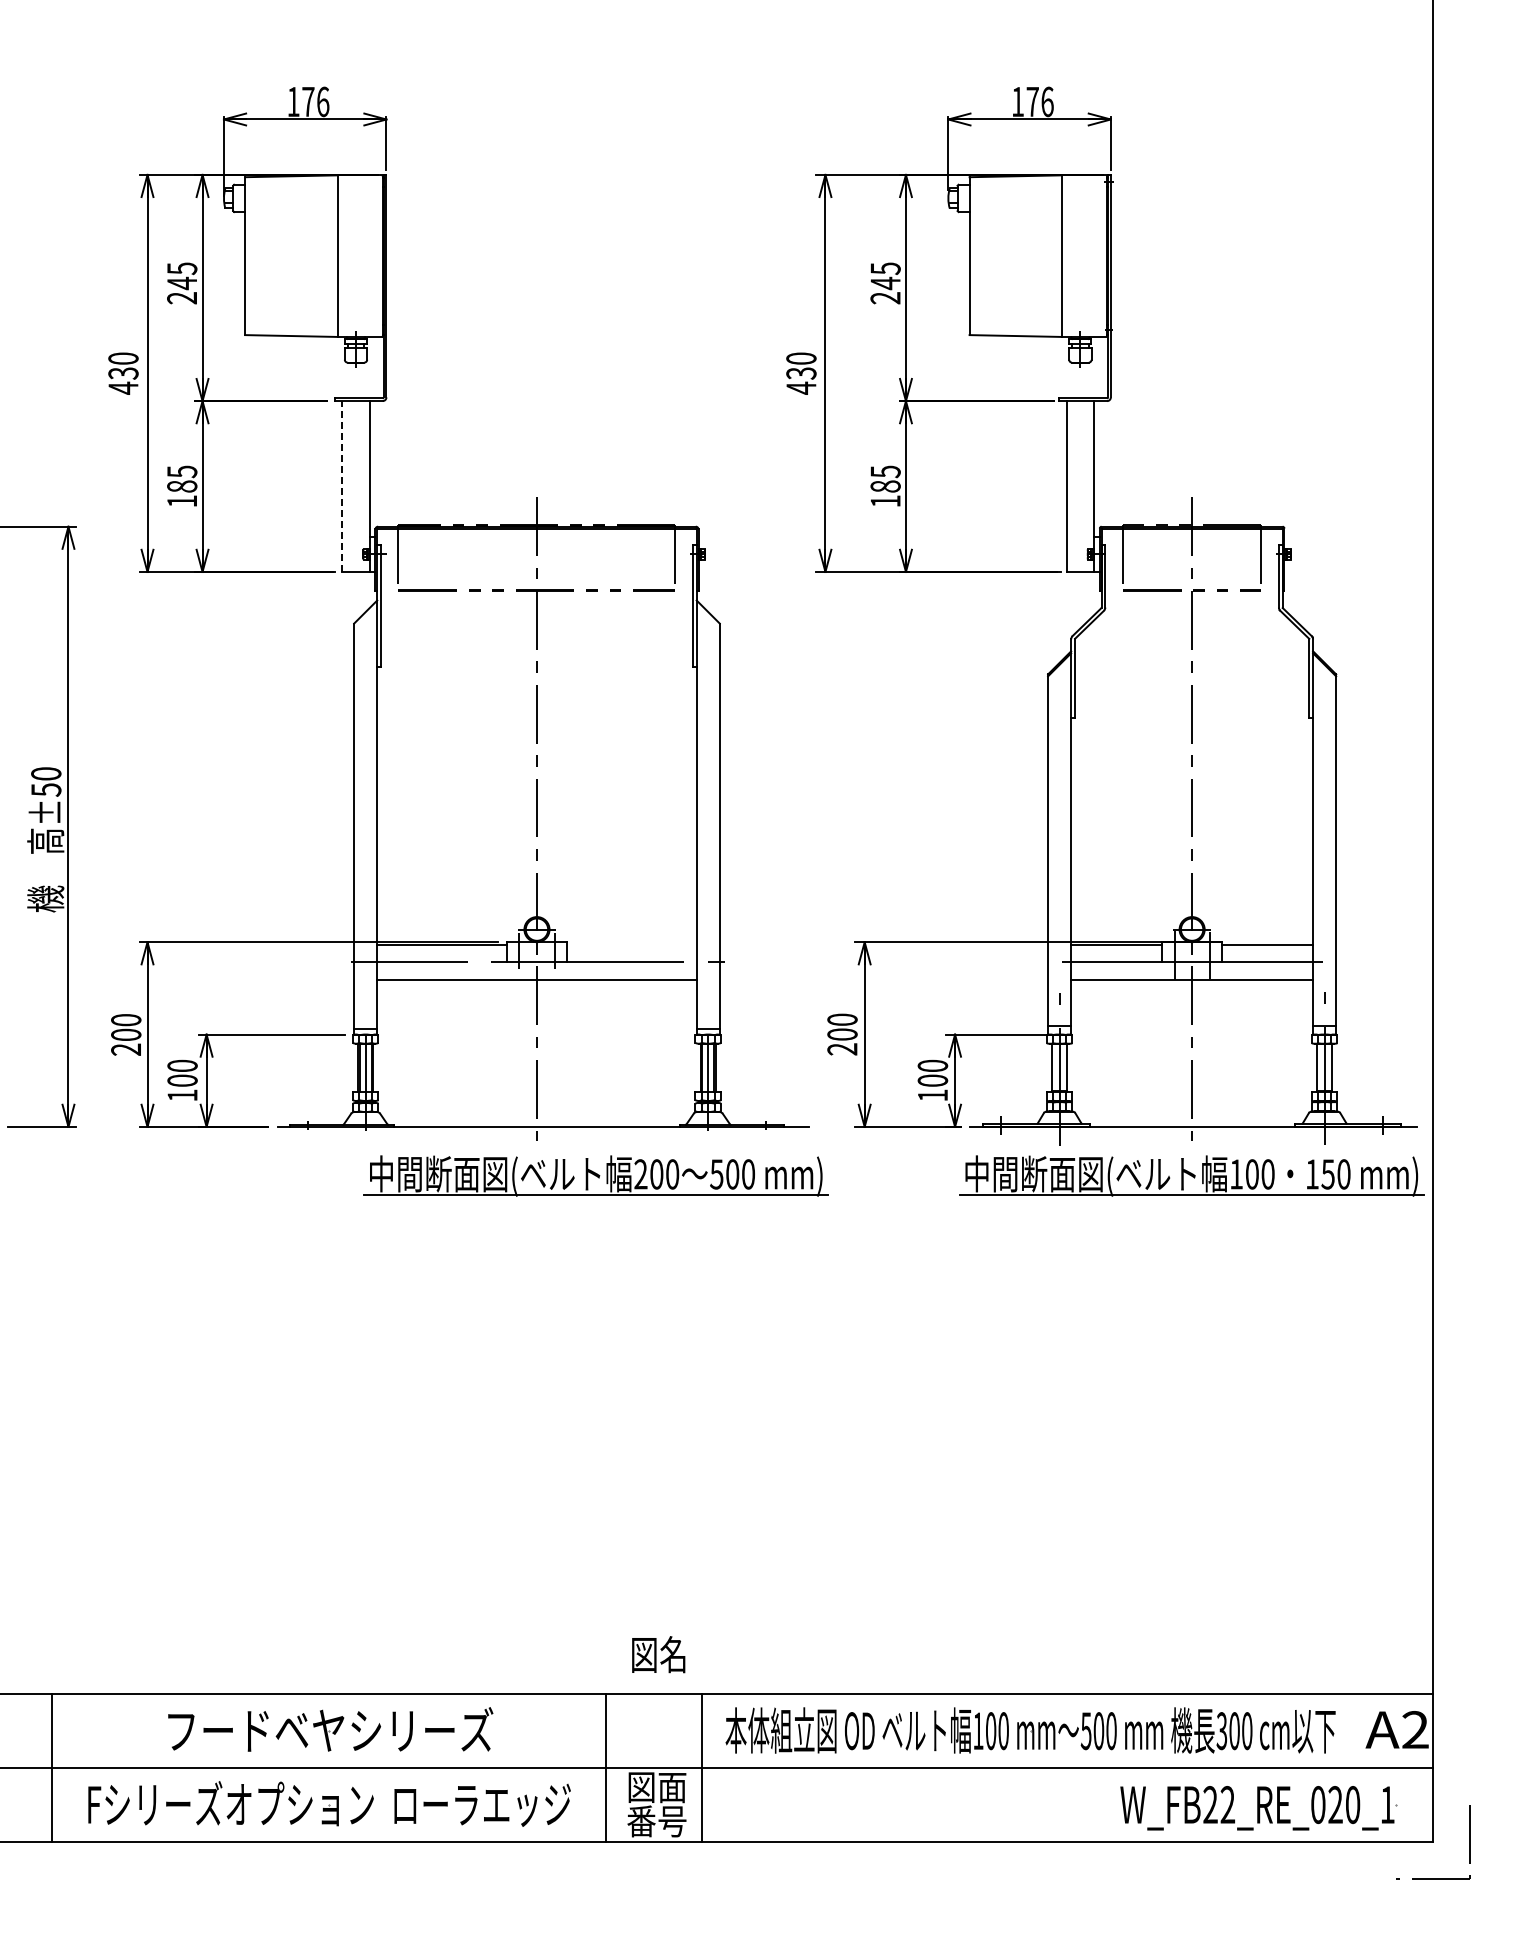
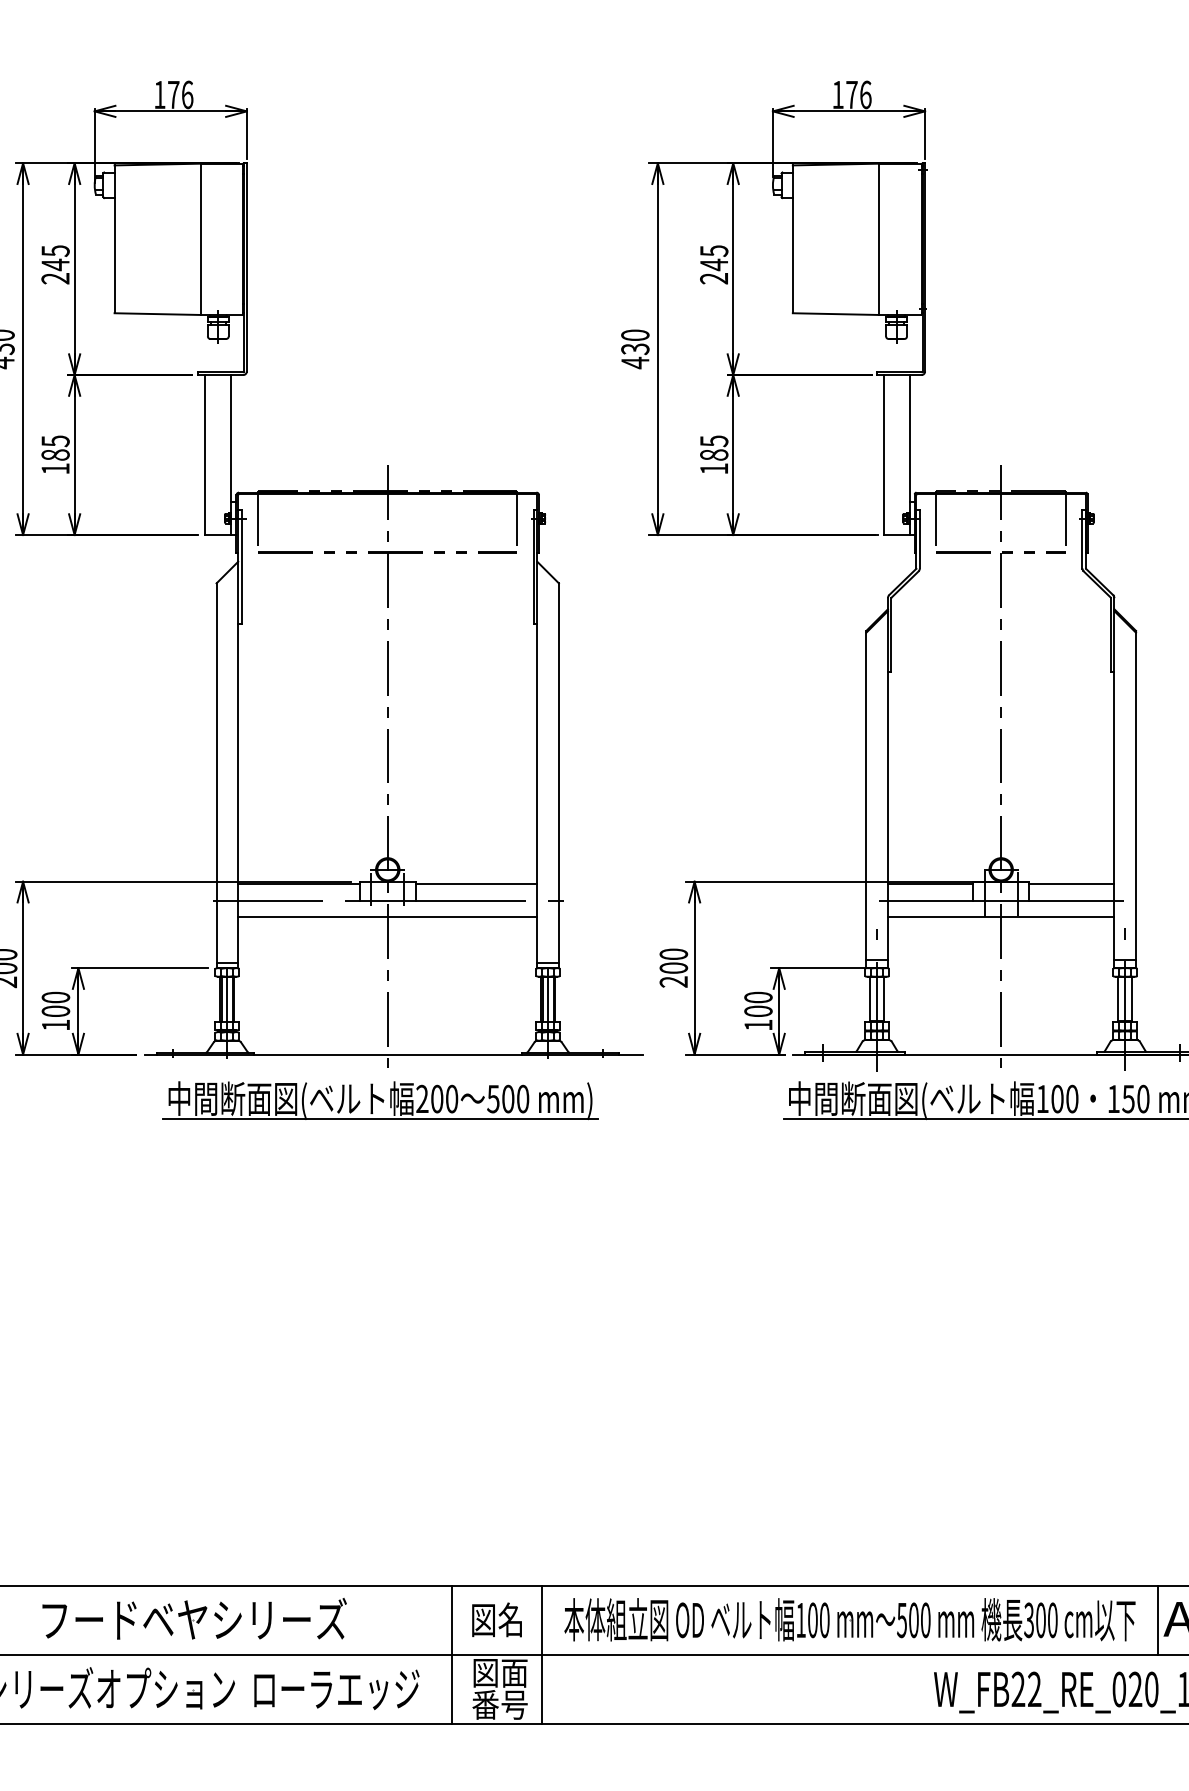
line: (342, 486) -> (205, 455), dashed -> solid
line: (631, 944) -> (476, 883), added
part: (595, 1175) -> (379, 1100), moved
text: (658, 1654) -> (496, 1619), moved
line: (1359, 1731) -> (1157, 1620), added

